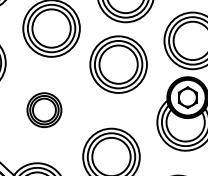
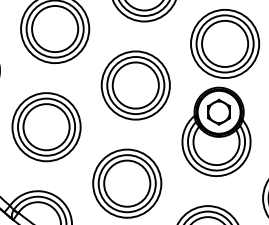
part: (118, 64) -> (135, 85), moved
part: (44, 110) -> (46, 127), size x1.67

